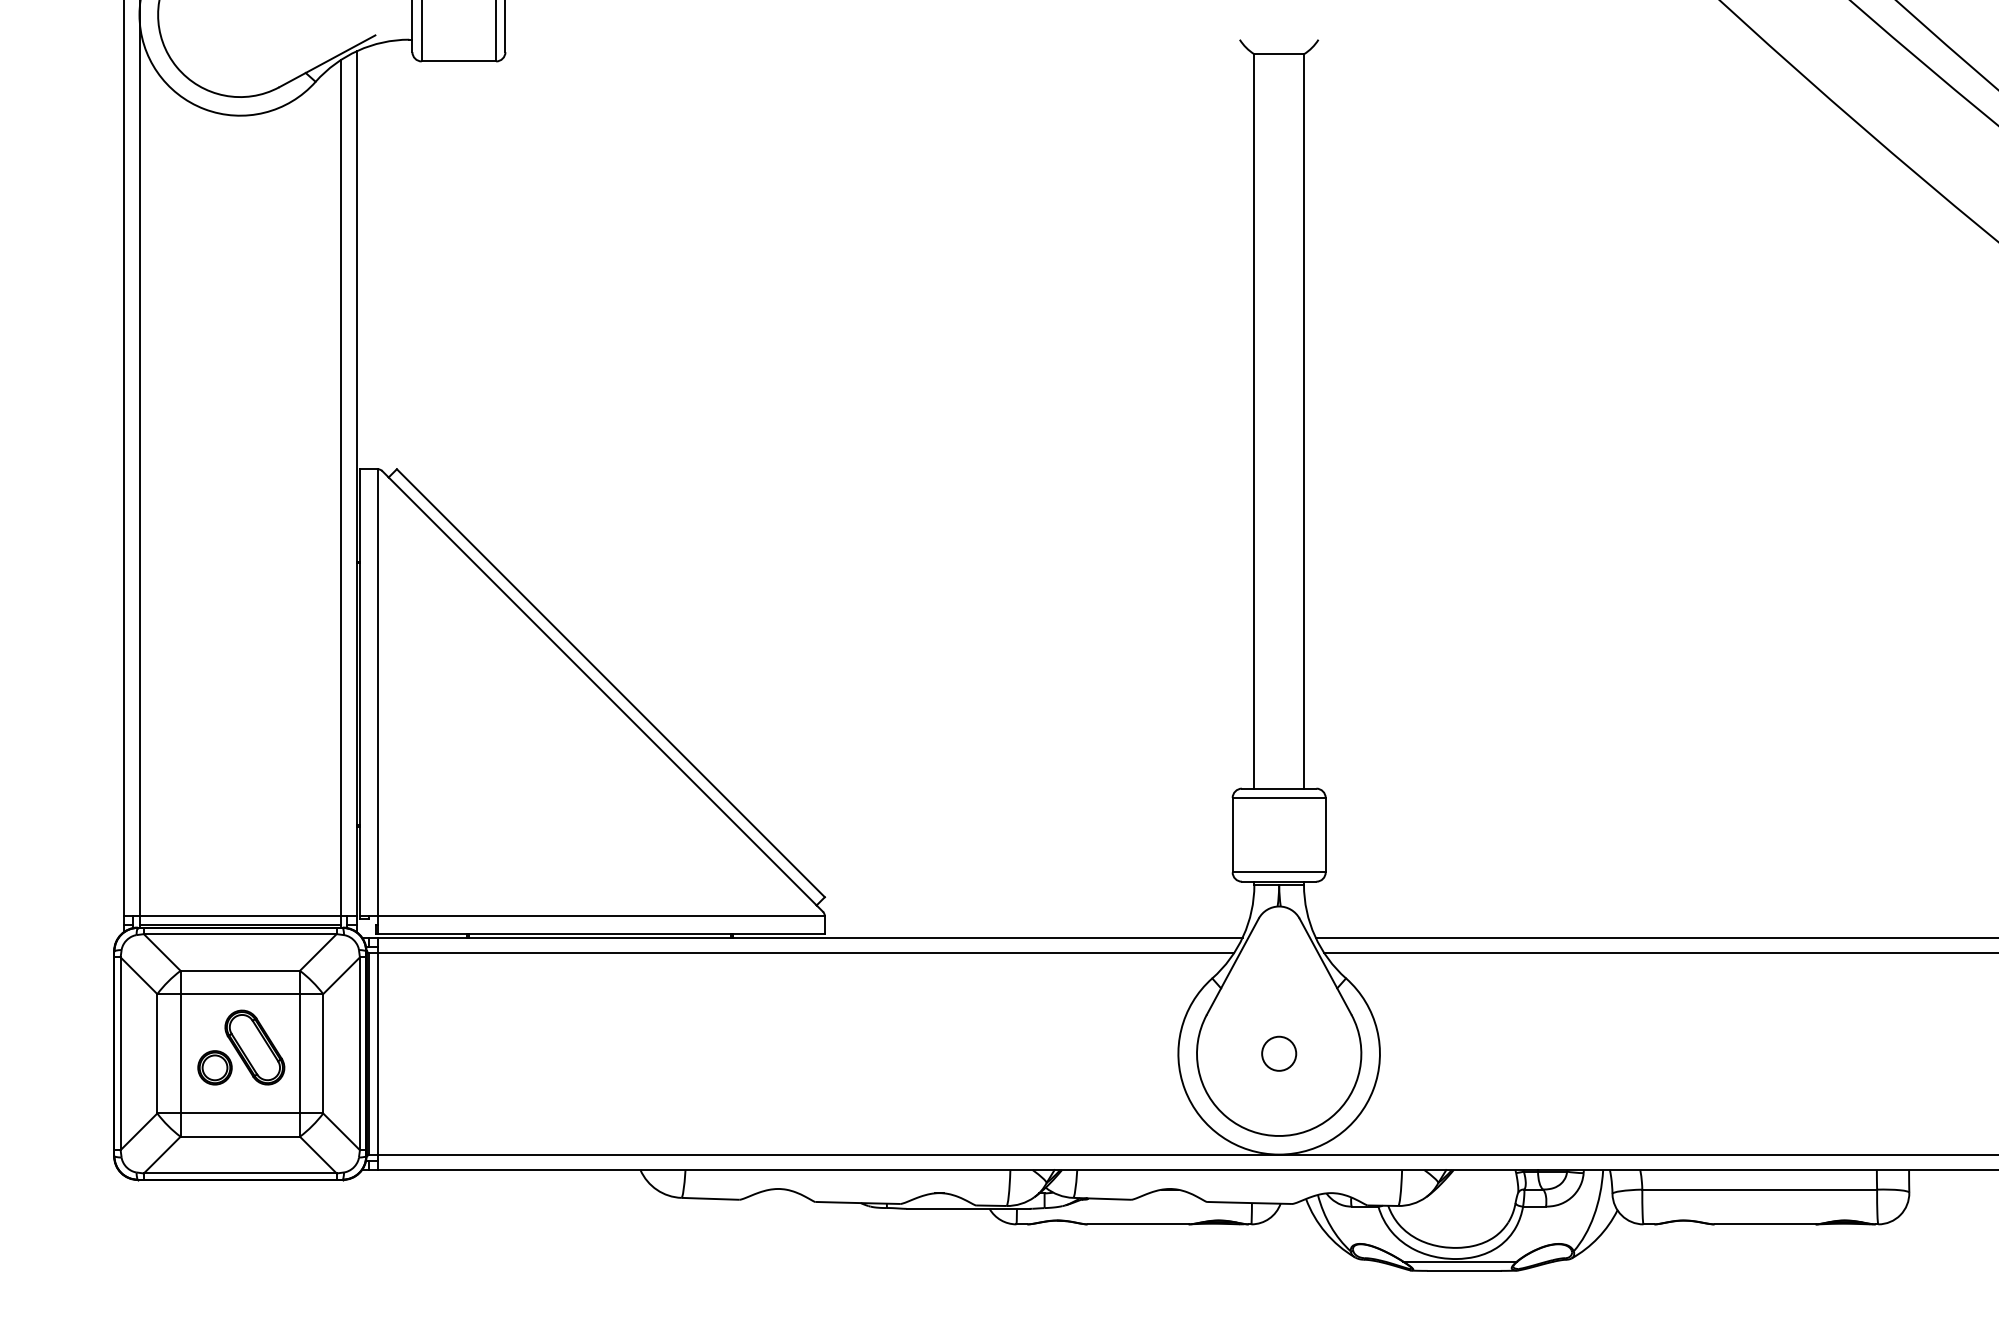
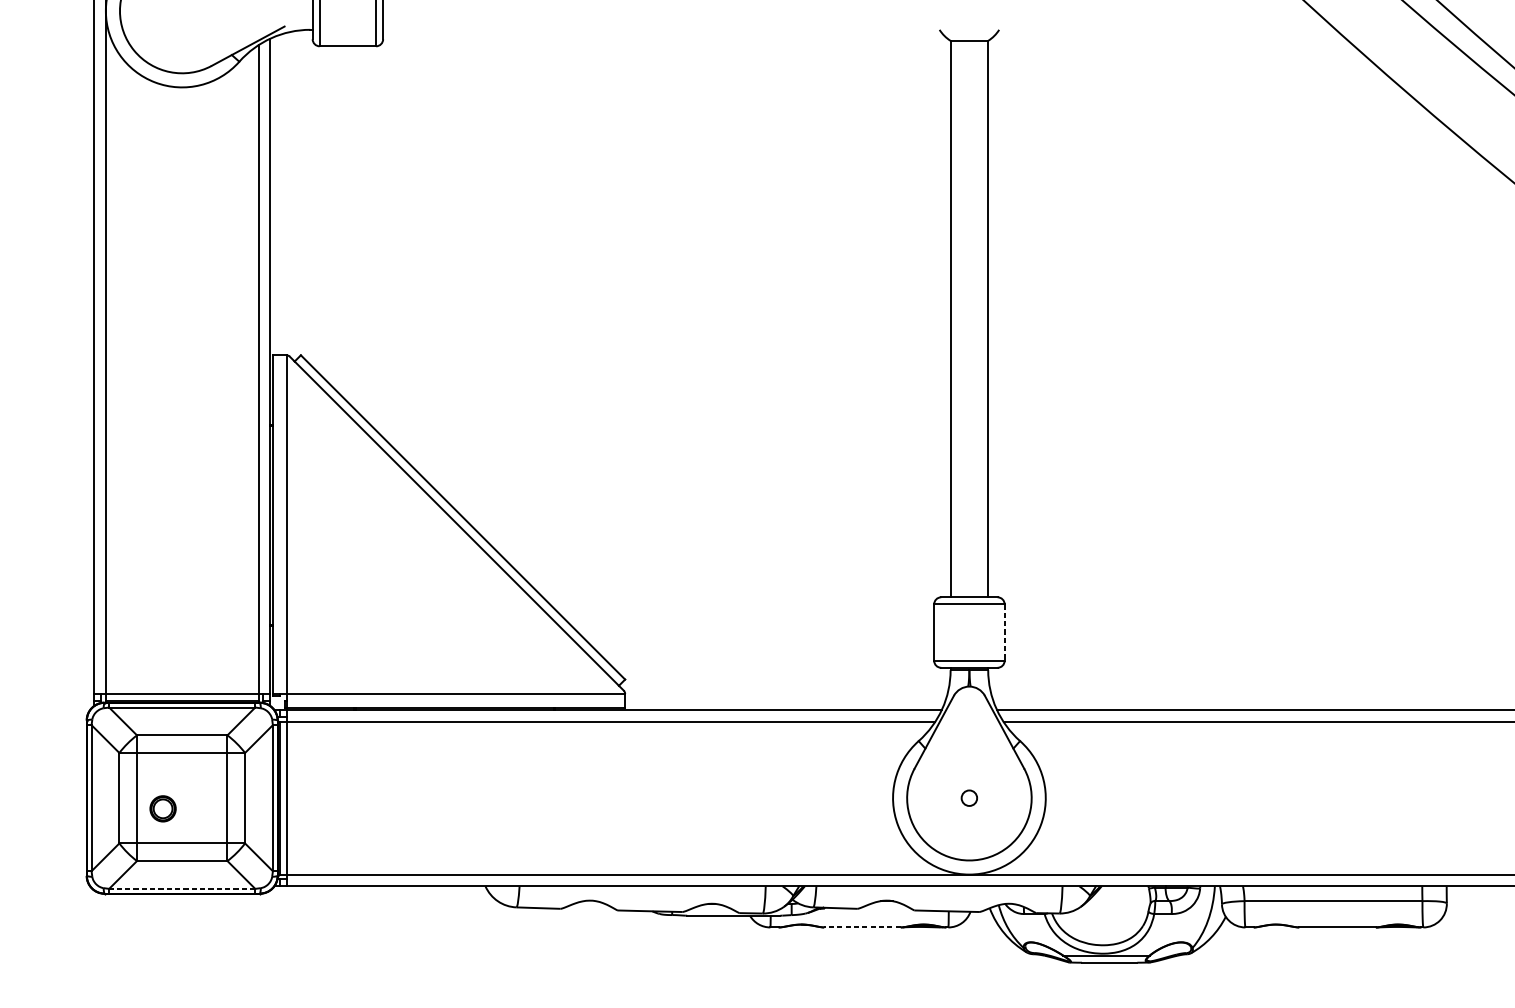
line: (1325, 835) -> (1004, 632), solid -> dashed
part: (254, 1047) -> (193, 793), removed
circle: (1279, 1053) -> (969, 797), size x0.6
line: (239, 1173) -> (181, 888), solid -> dashed
line: (1138, 1224) -> (862, 927), solid -> dashed

